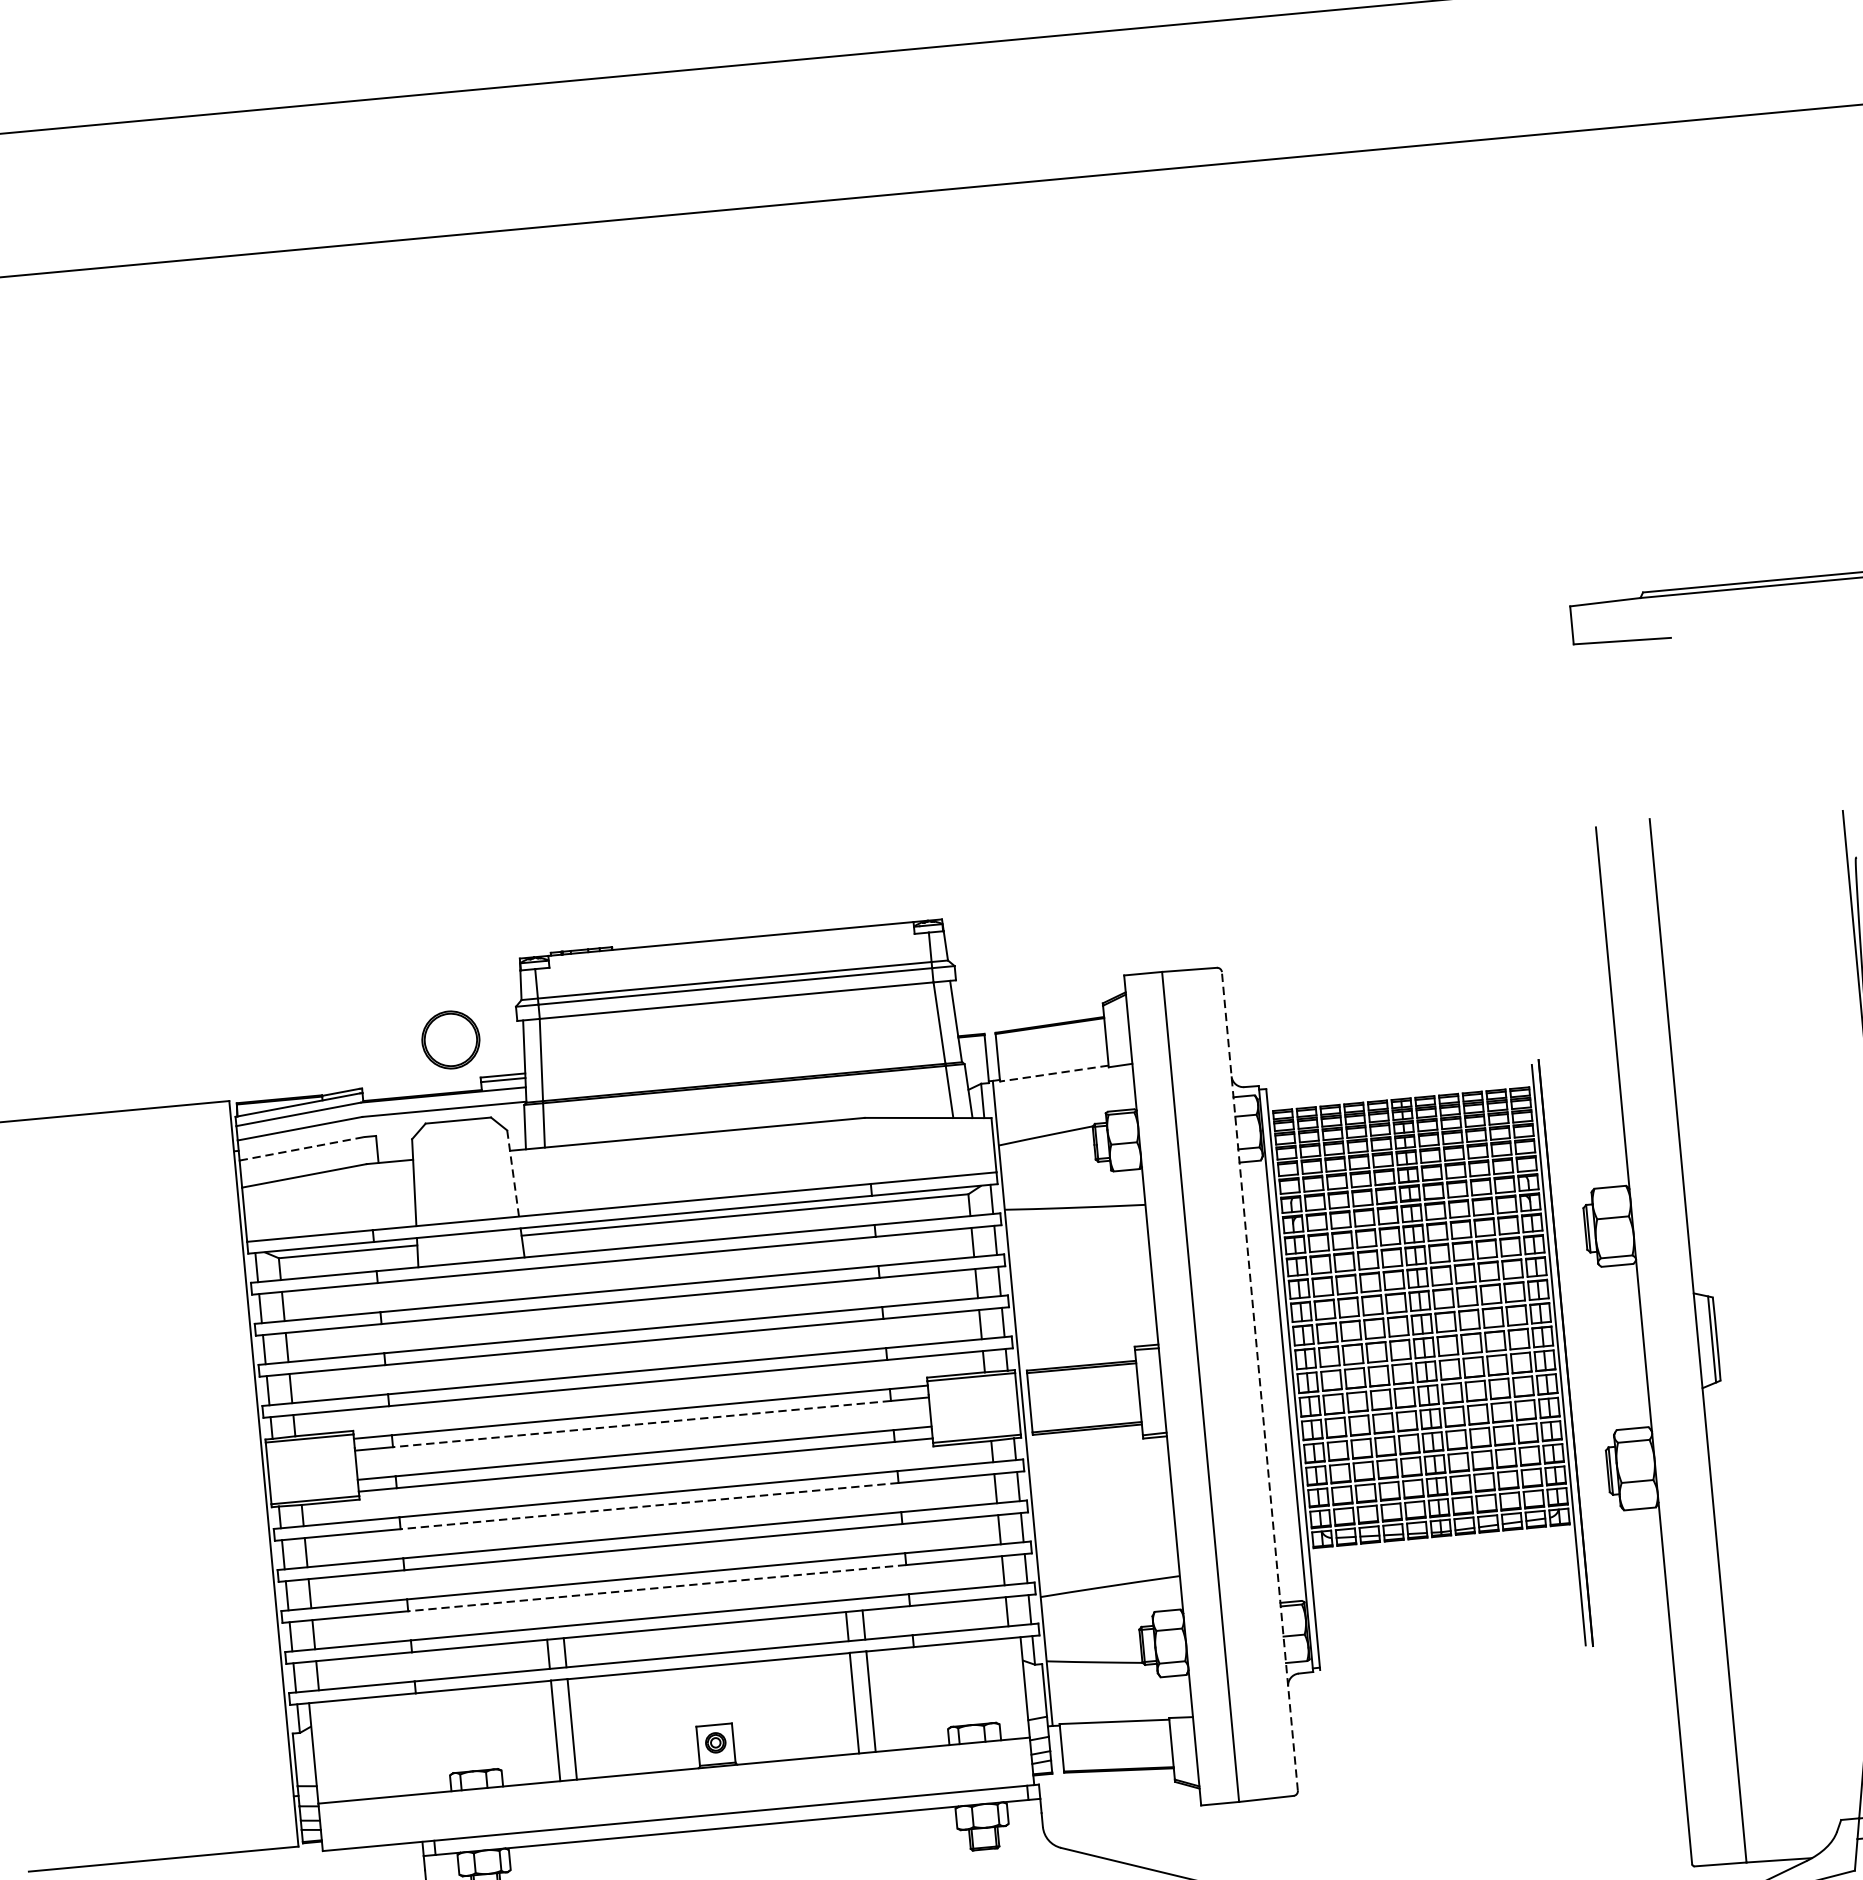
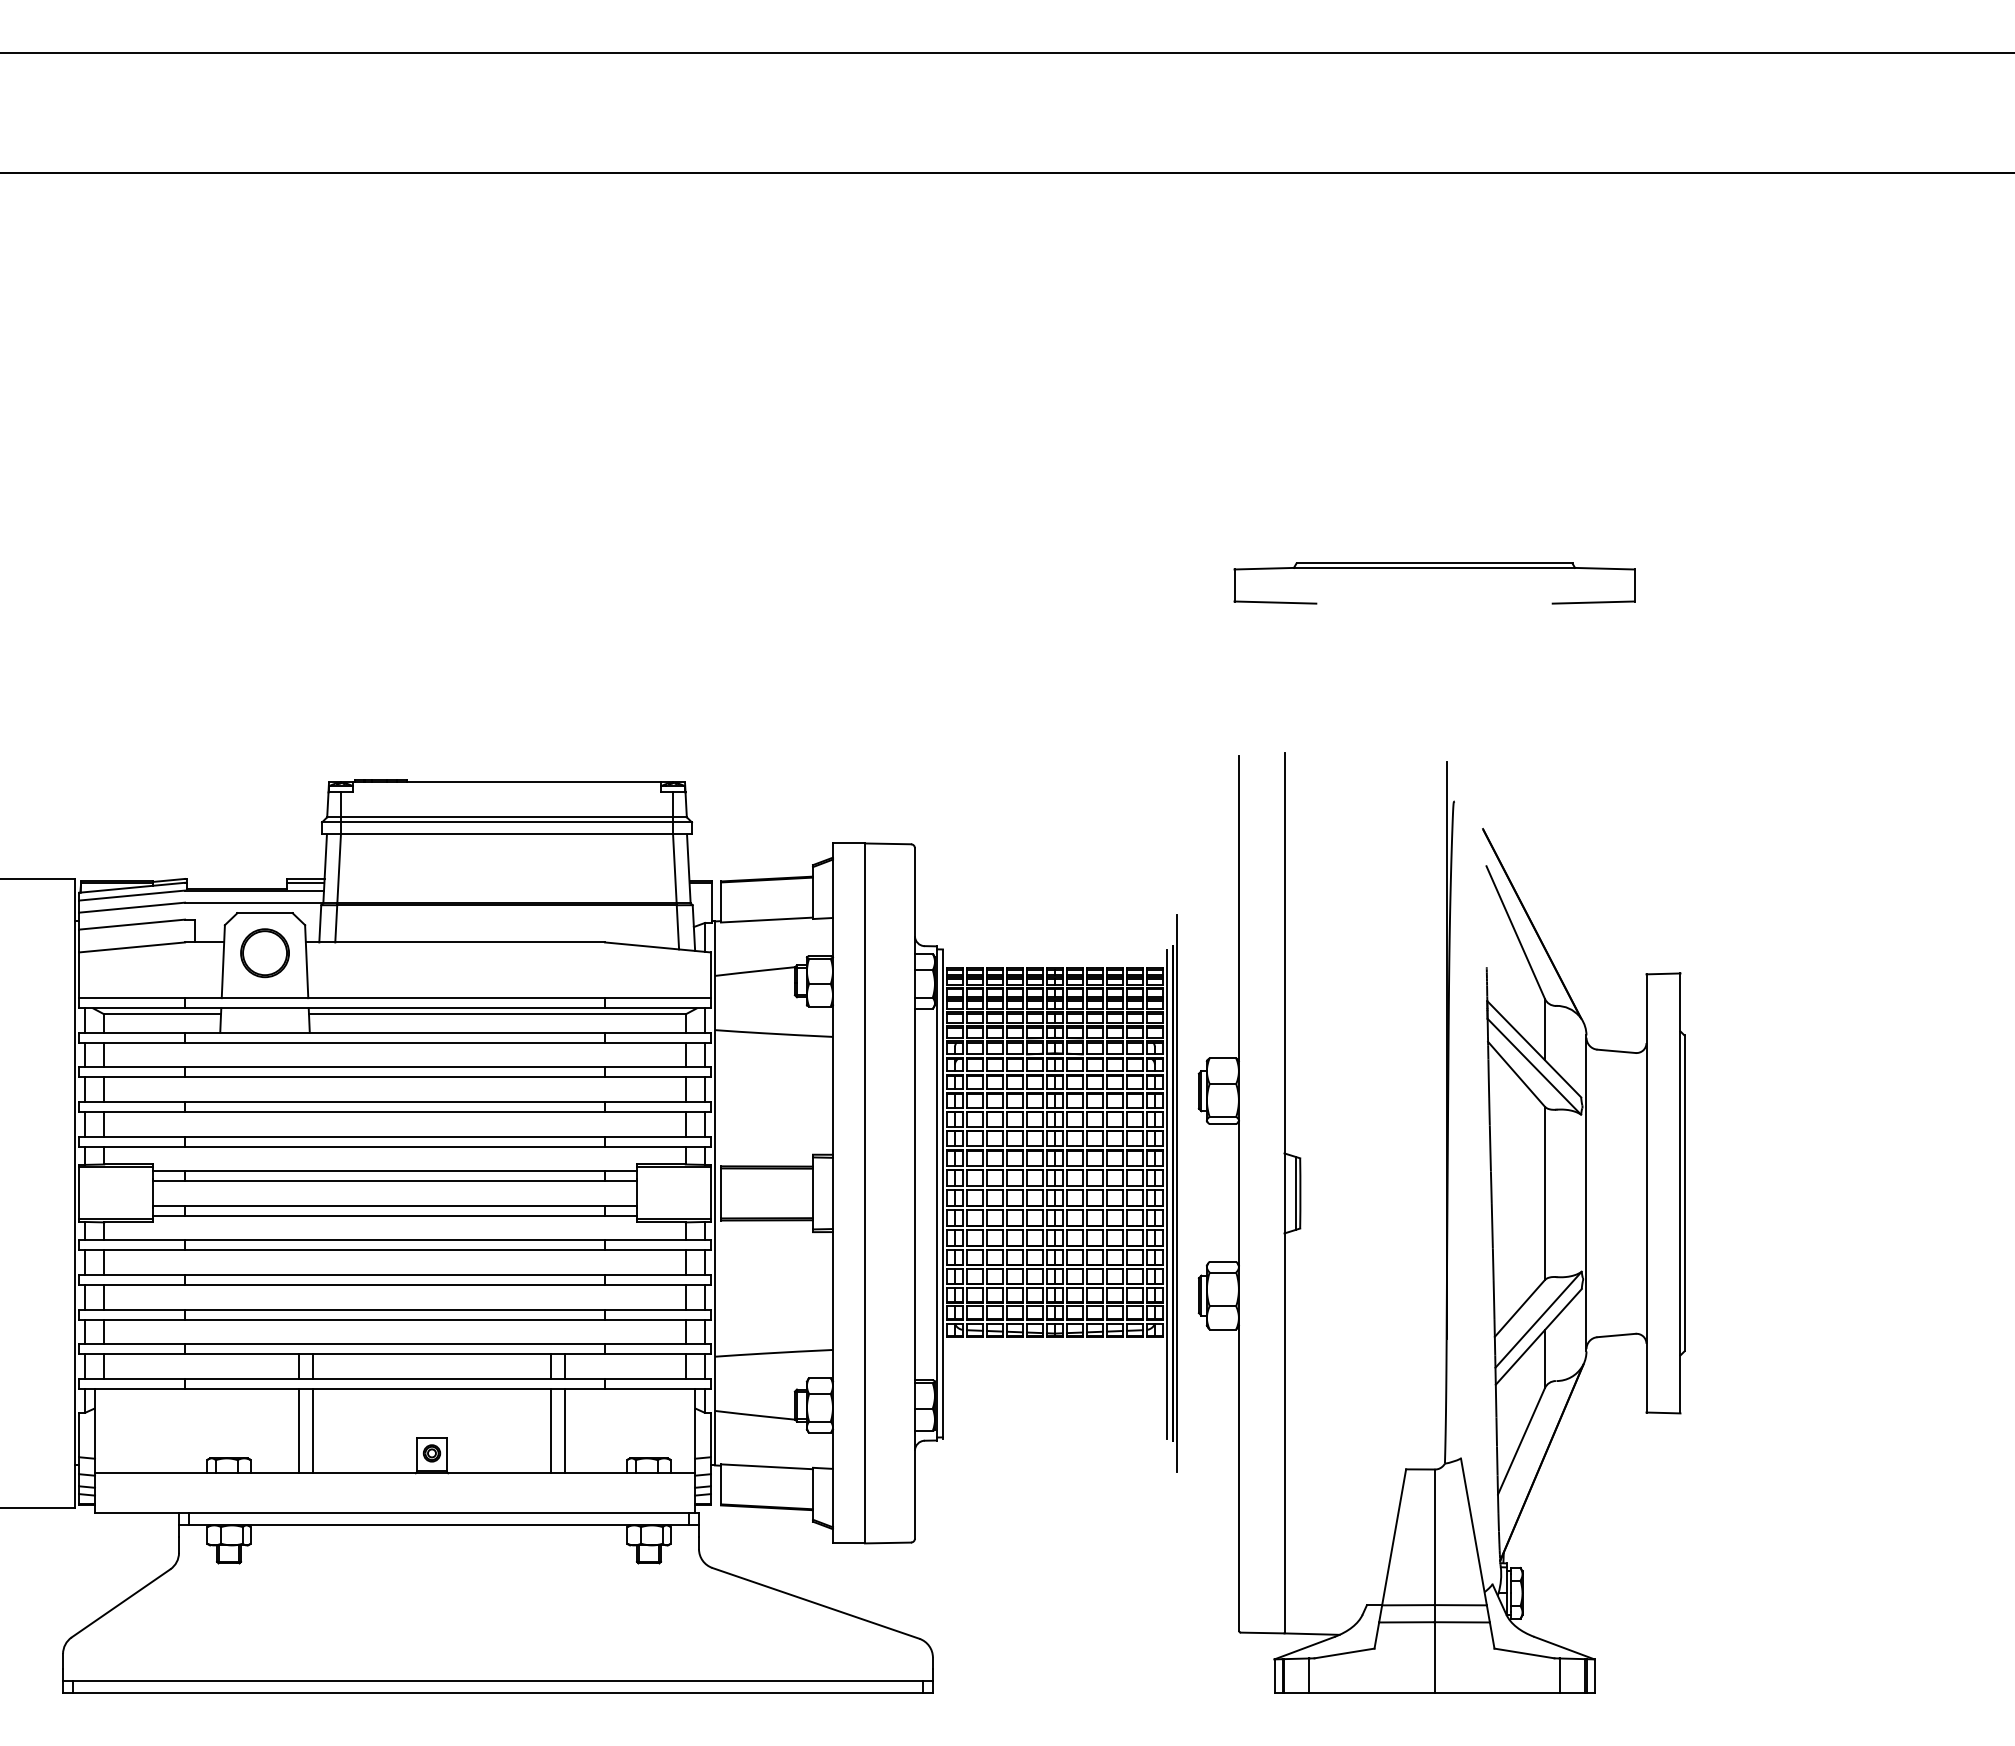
part: (450, 1040) -> (264, 953), moved
line: (1053, 1074) -> (766, 920), dashed -> solid
line: (302, 1148) -> (132, 924), dashed -> solid
line: (512, 1173) -> (306, 961), dashed -> solid
line: (1569, 1351) -> (1176, 1192), added
line: (1259, 1380) -> (914, 1192), dashed -> solid
line: (642, 1424) -> (395, 1181), dashed -> solid
line: (650, 1506) -> (395, 1250), dashed -> solid
line: (657, 1588) -> (395, 1319), dashed -> solid

